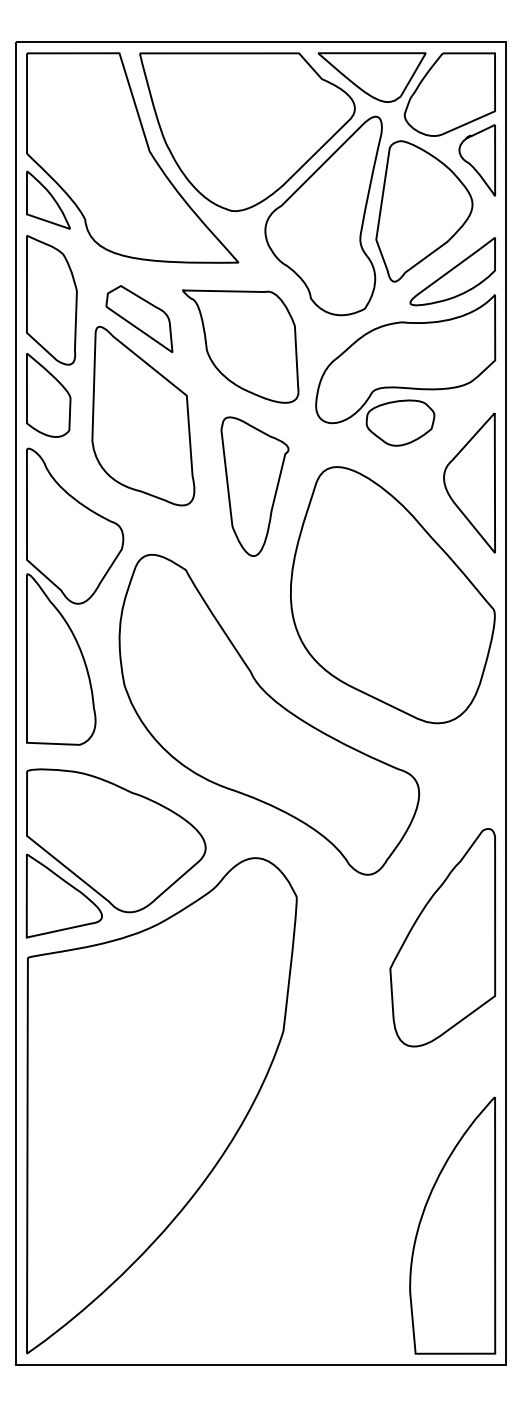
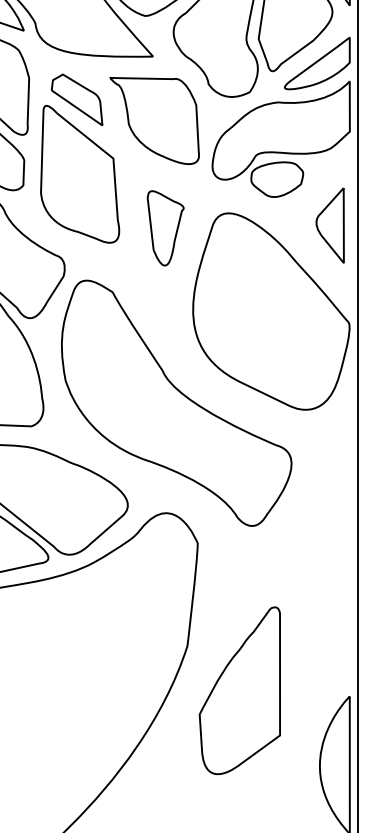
part: (469, 482) -> (330, 225), size x0.7
part: (254, 486) -> (165, 228), size x0.7
part: (442, 937) -> (239, 690), moved

